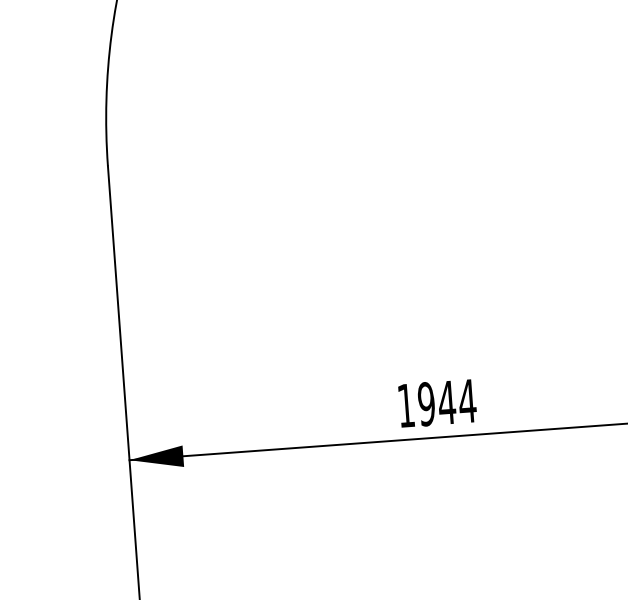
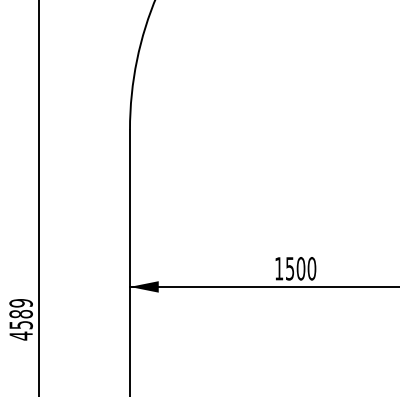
text: (446, 402) -> (300, 268), 1944 -> 1500

